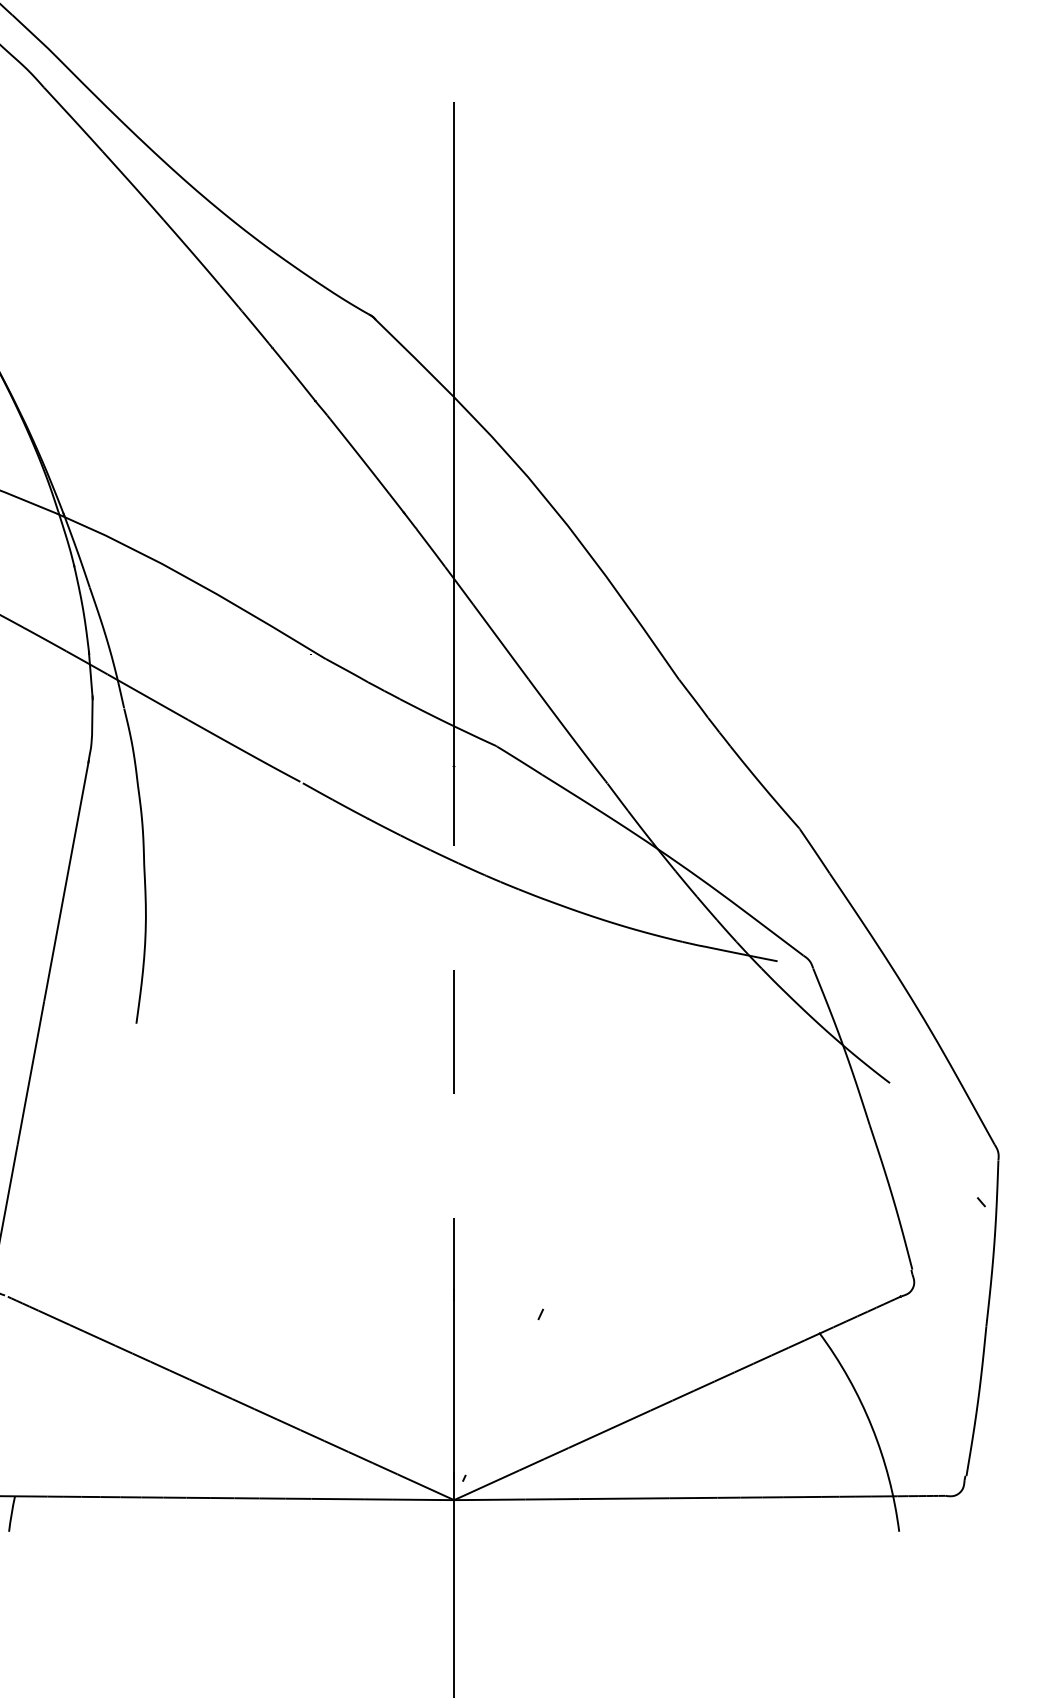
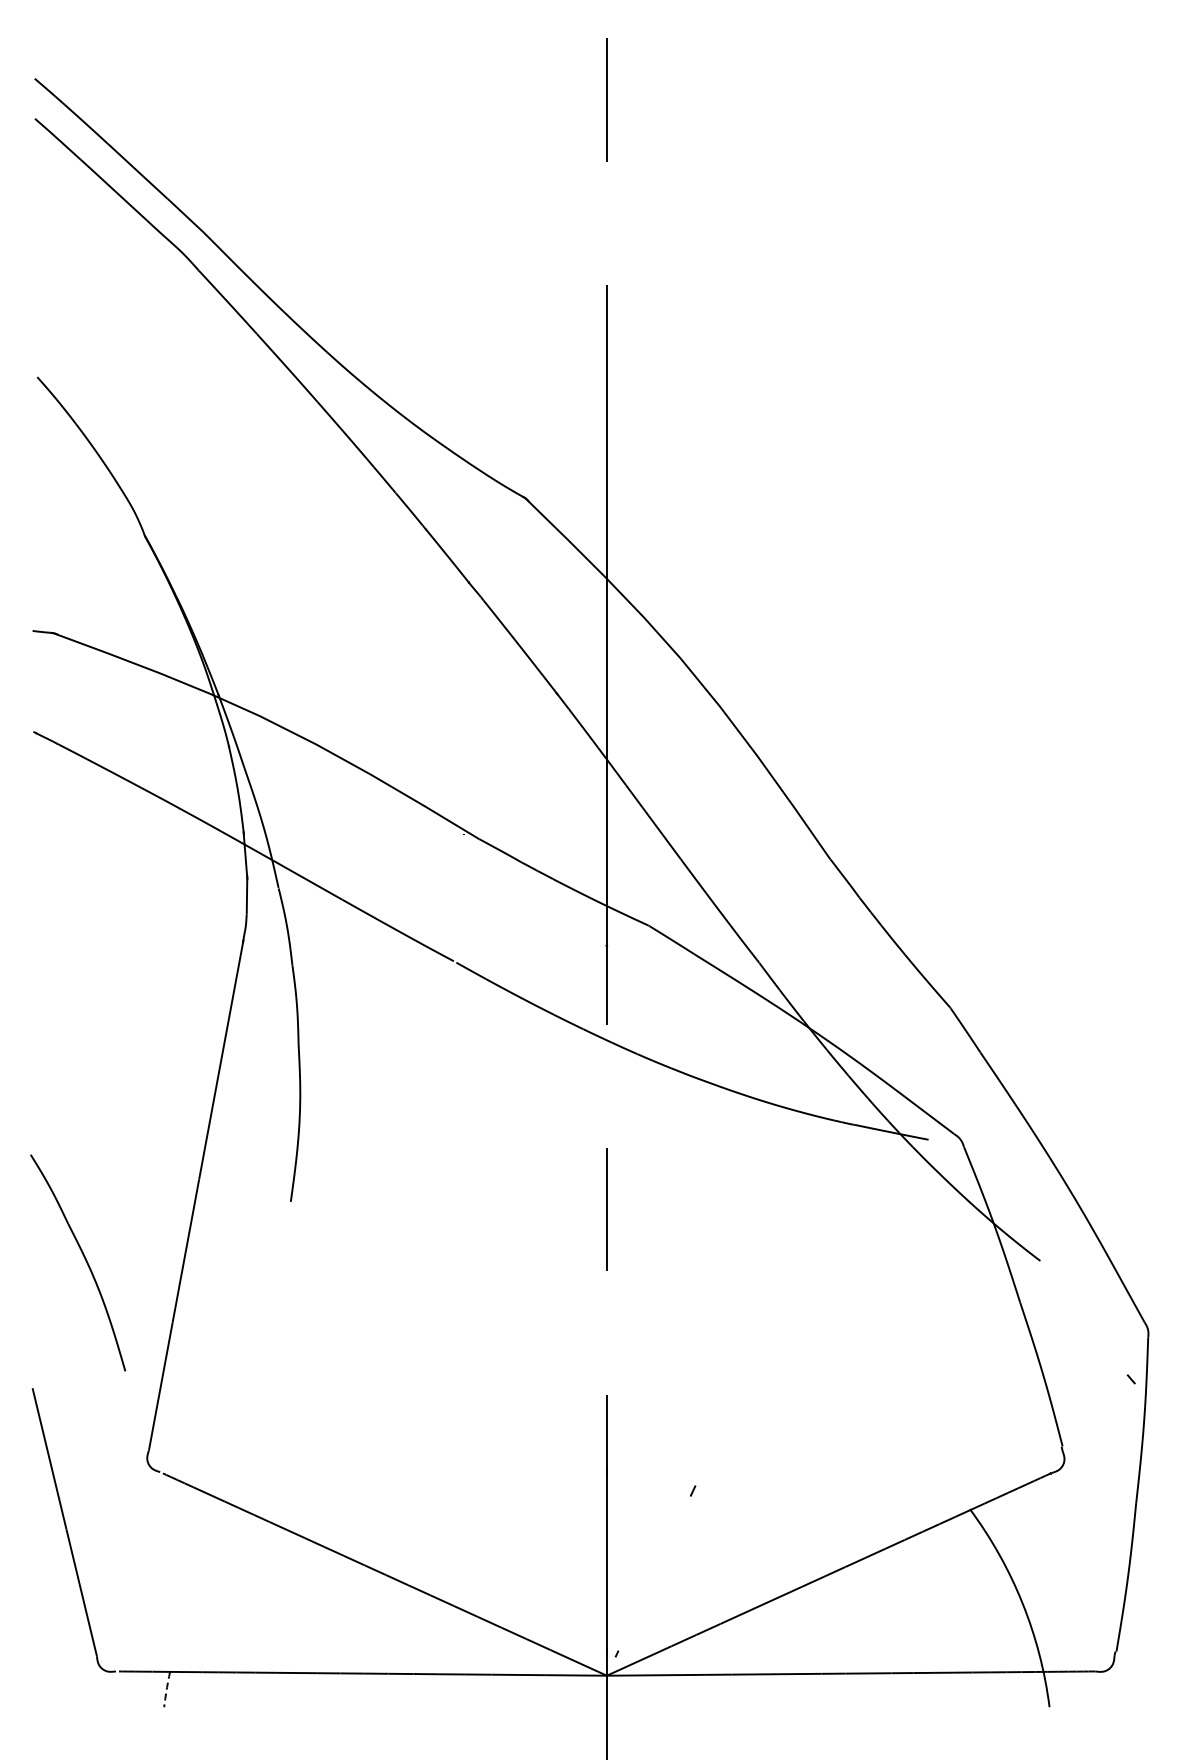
arc: (11, 1514) -> (166, 1689), solid -> dashed

